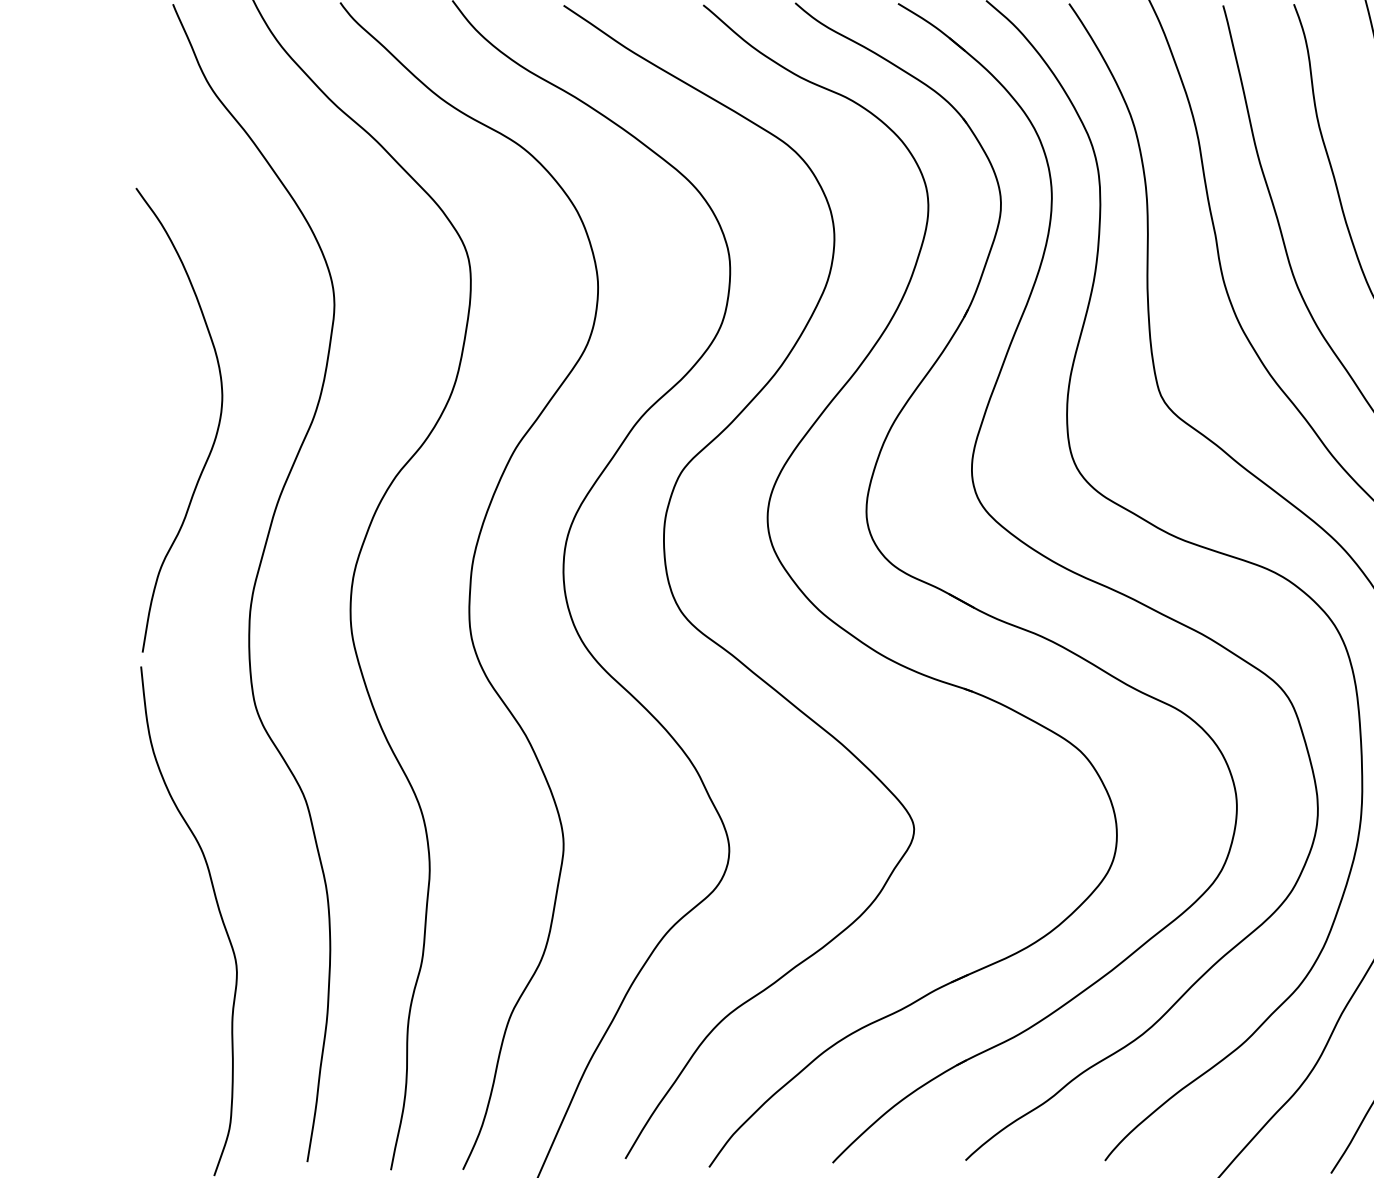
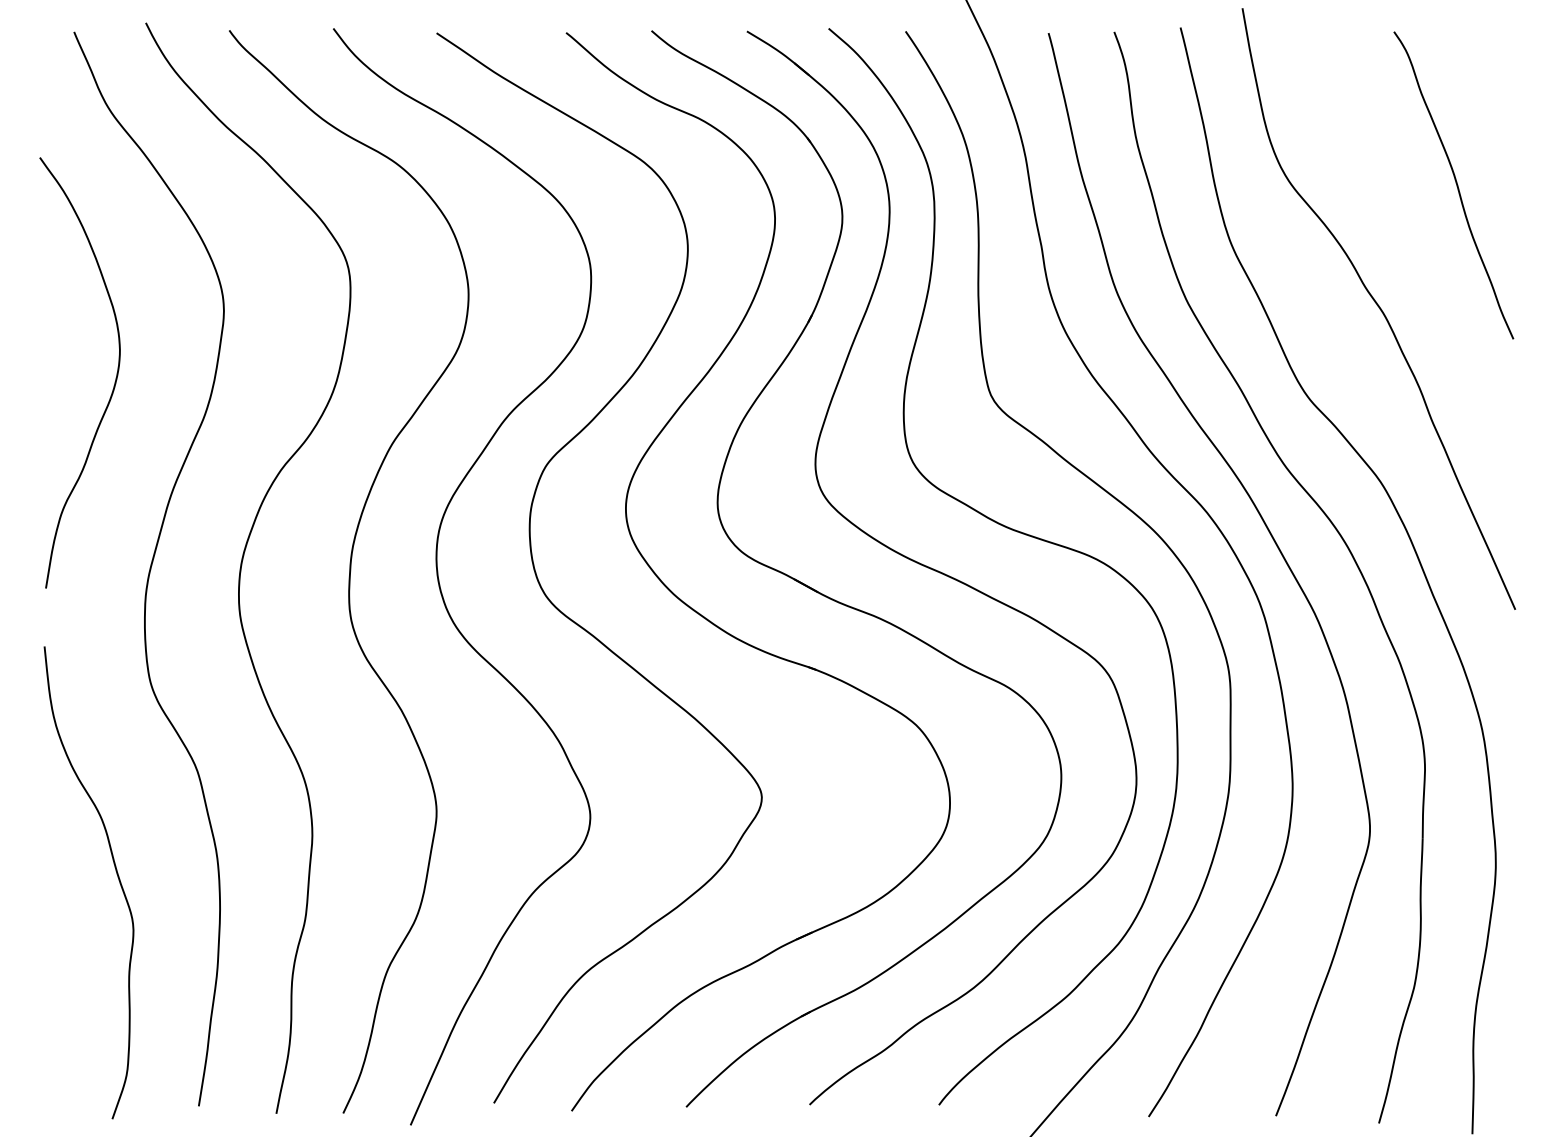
curve: (217, 425) -> (115, 377), moved

